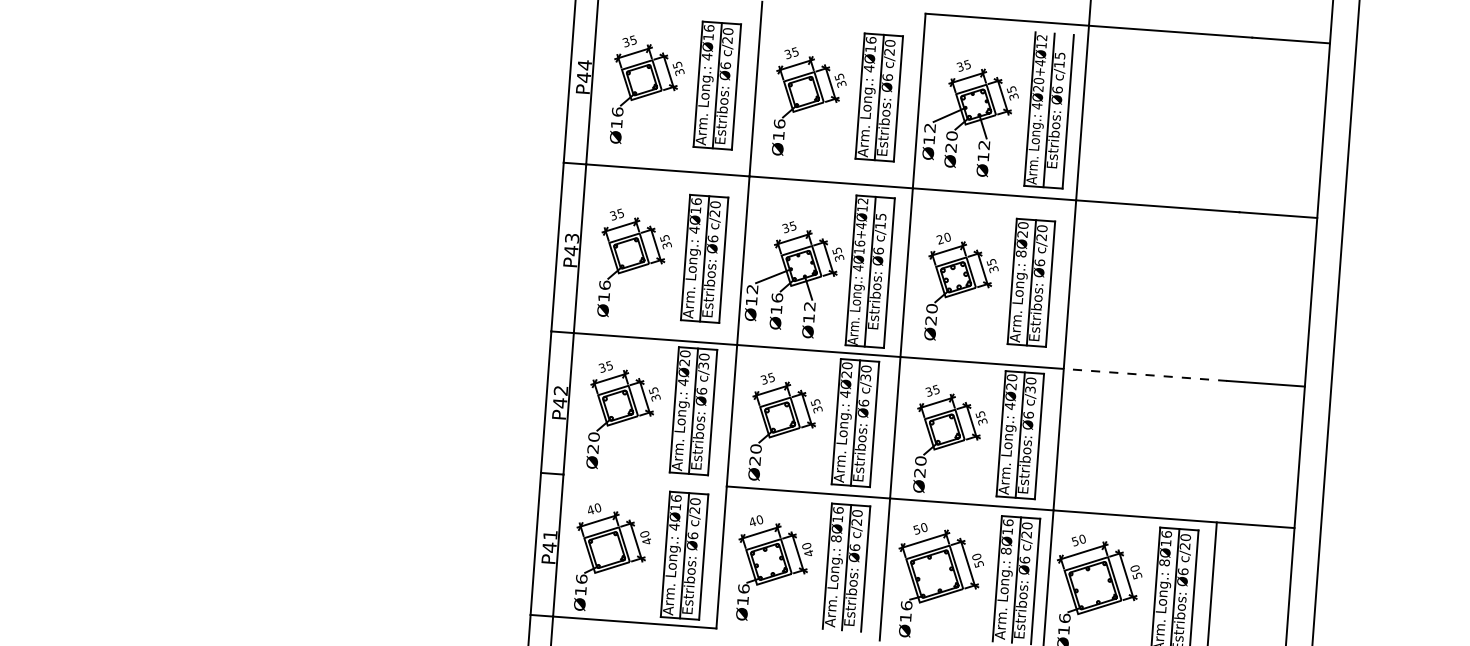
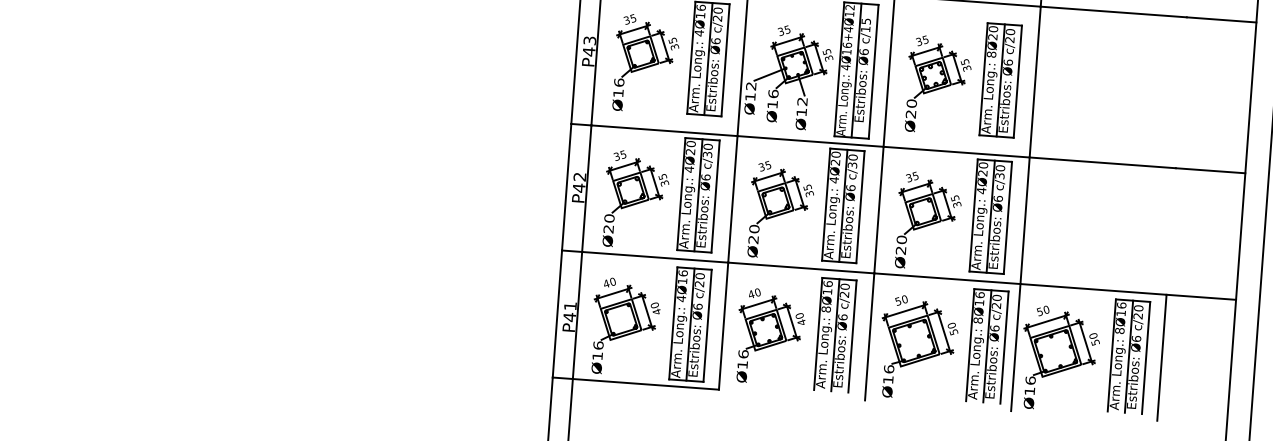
text: (943, 238) -> (922, 40), 20 -> 35
line: (1145, 374) -> (1102, 162), dashed -> solid
line: (644, 480) -> (654, 257), added

